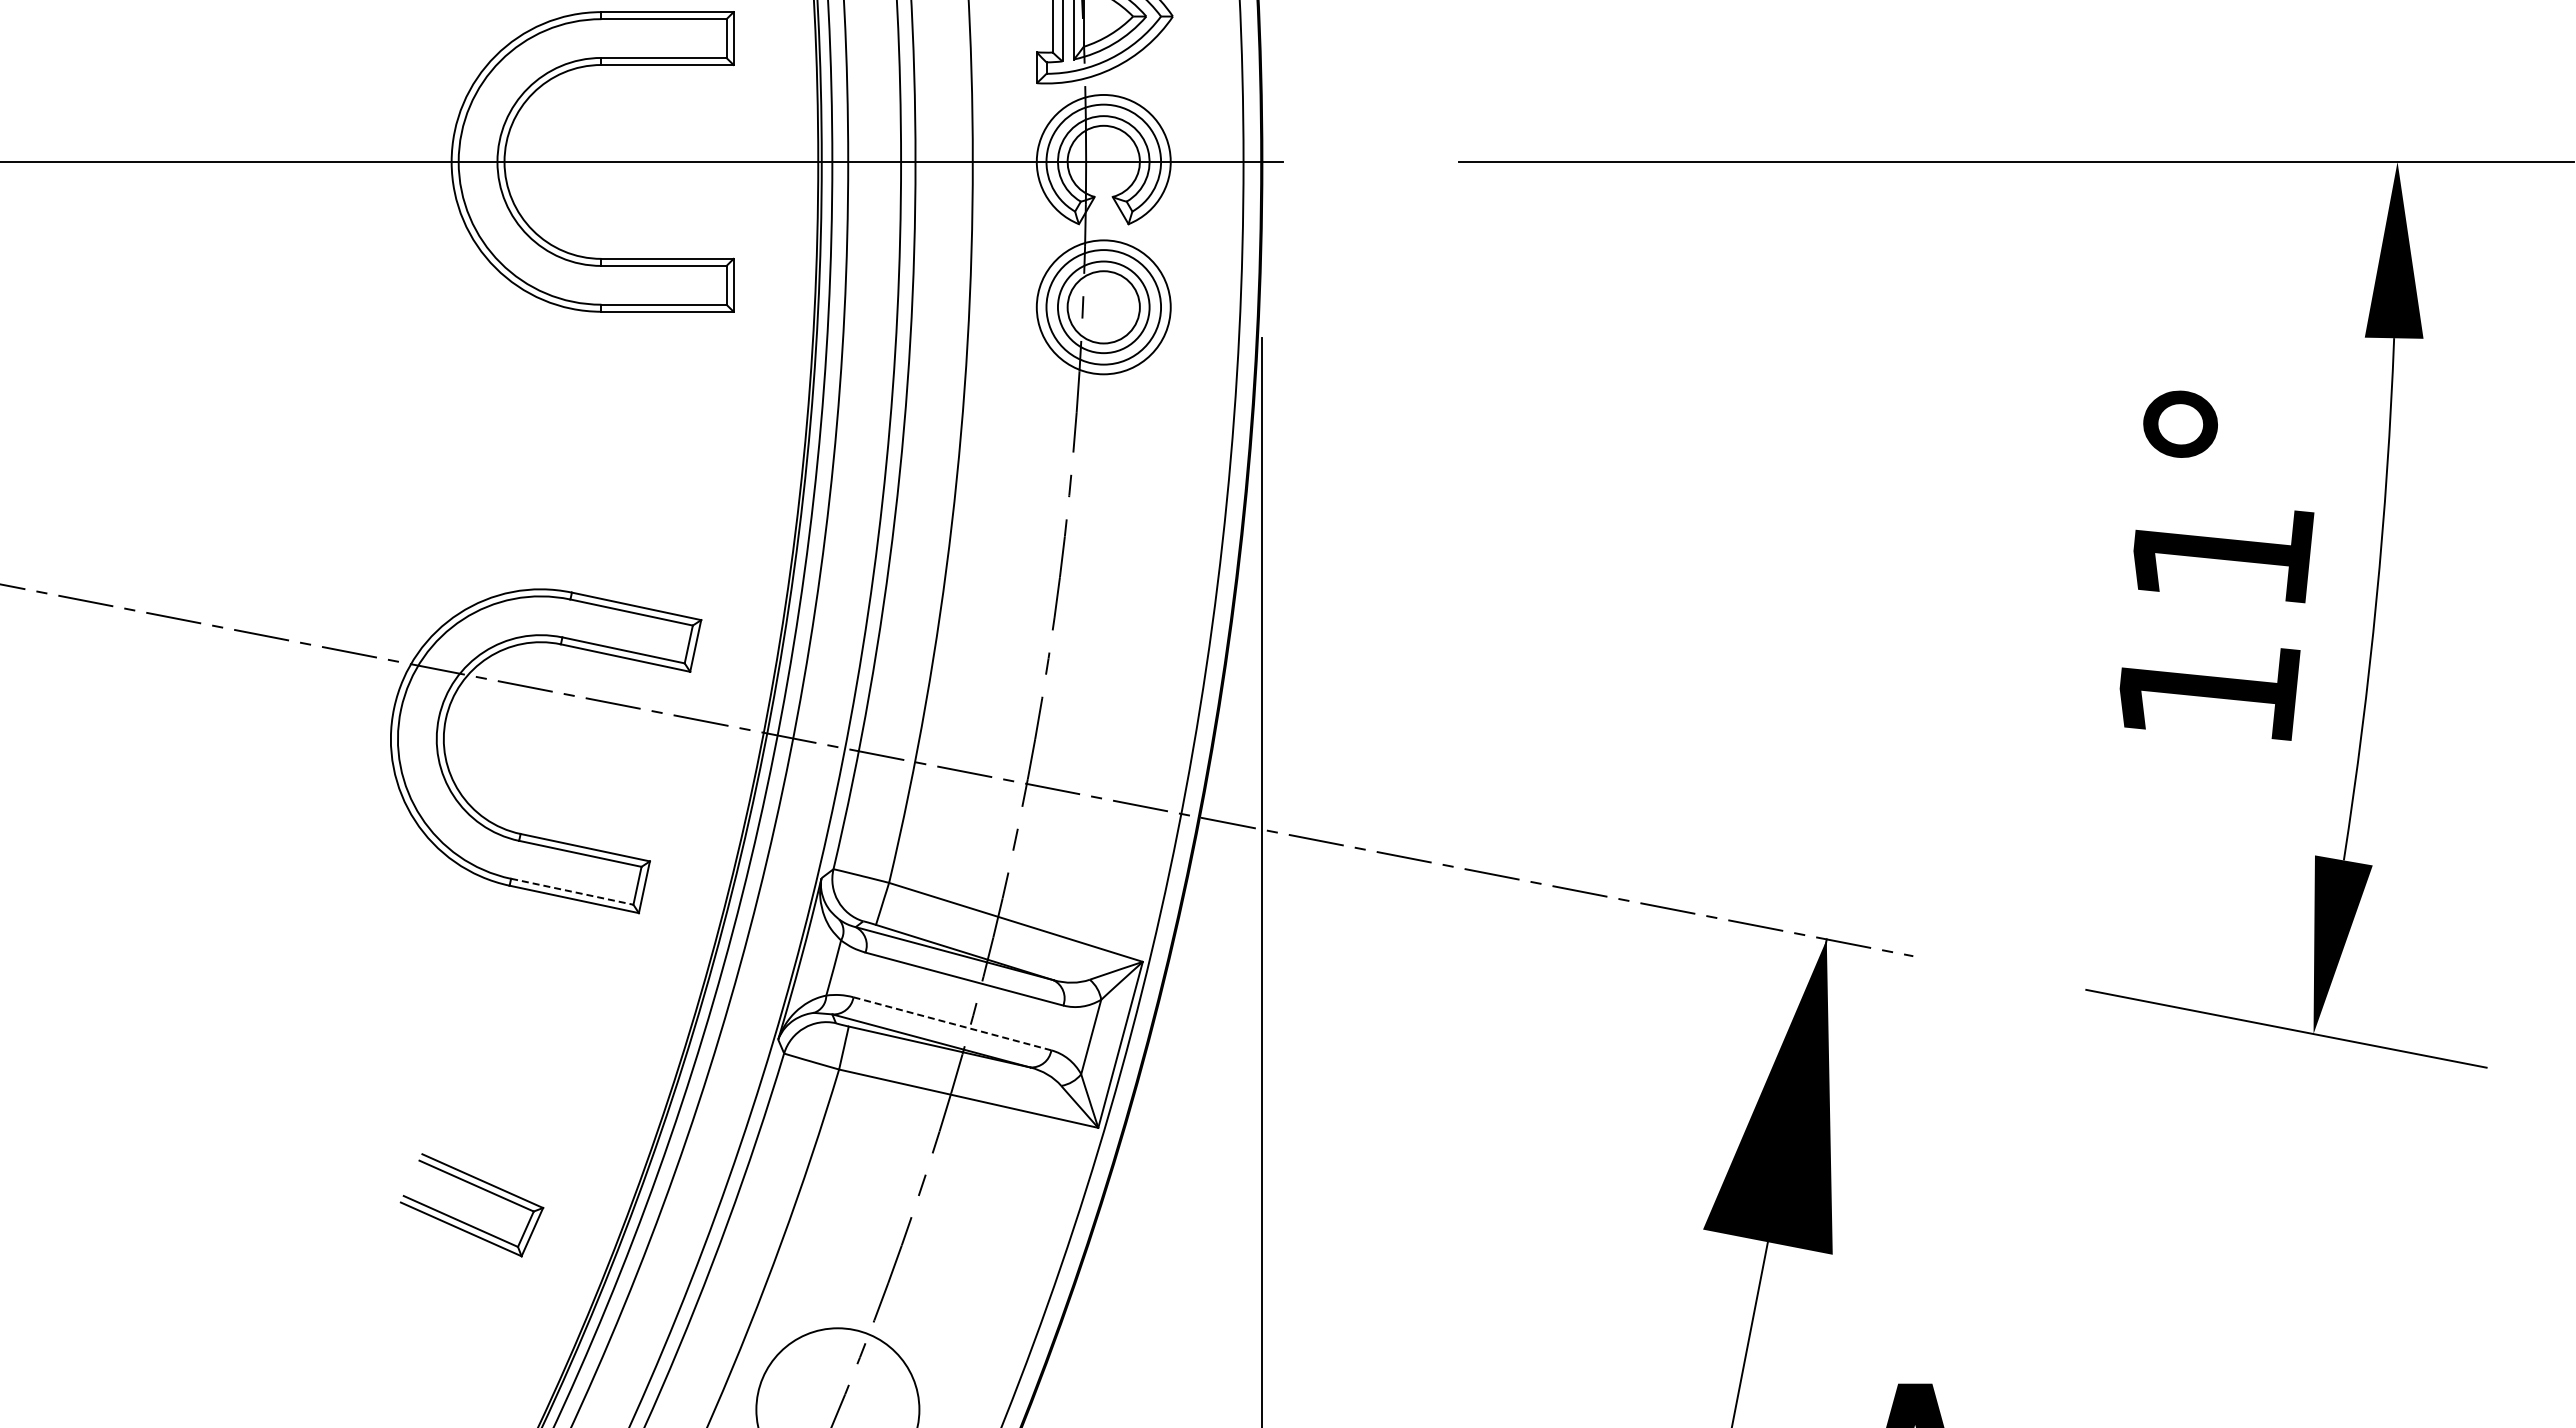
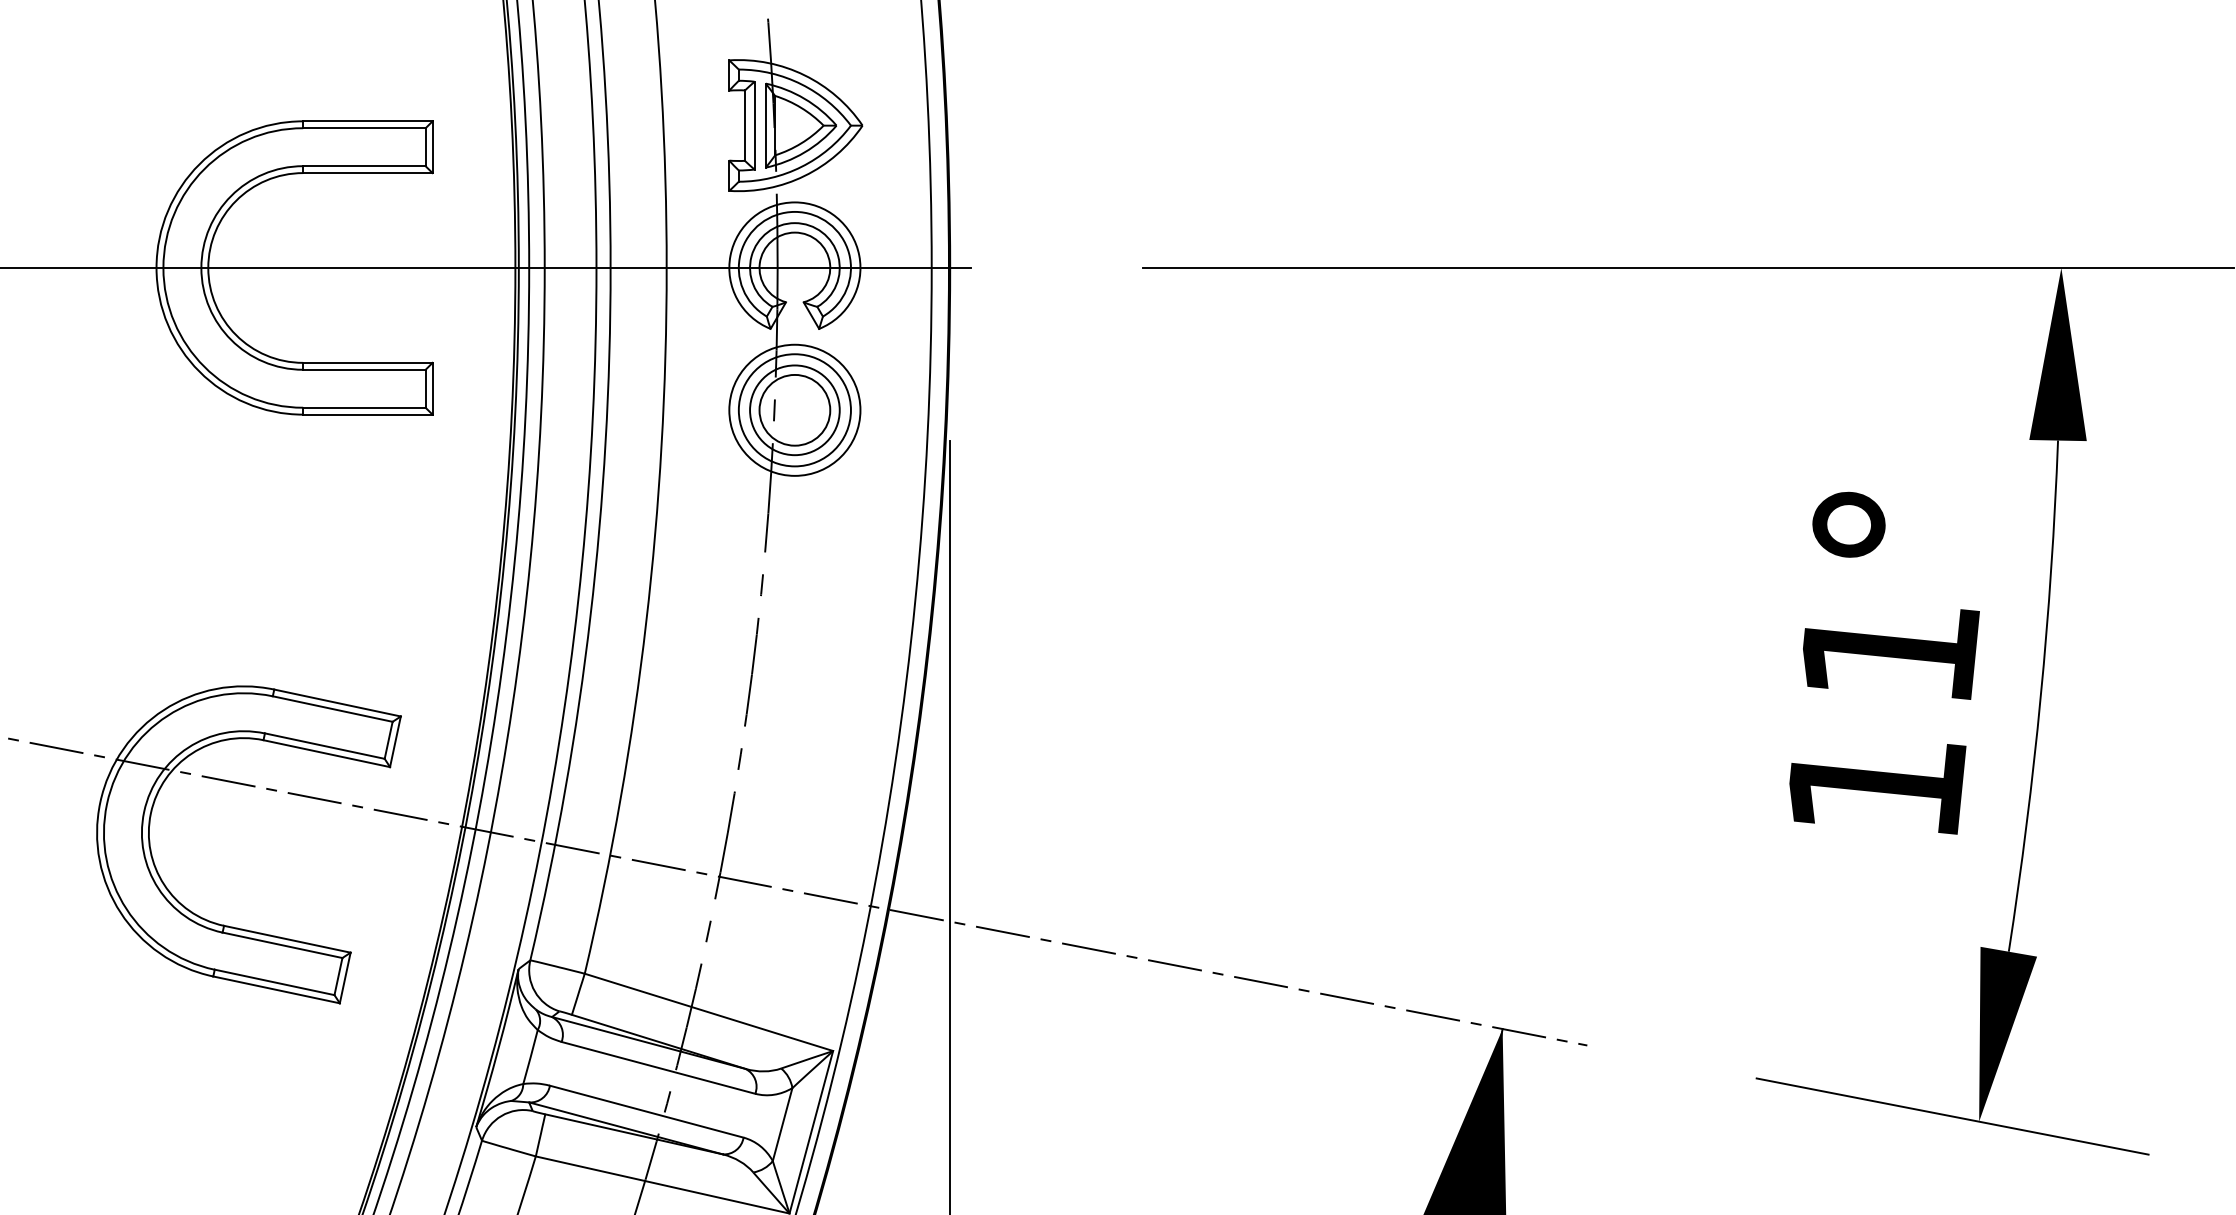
line: (572, 891) -> (274, 982), dashed -> solid
line: (952, 1023) -> (646, 1111), dashed -> solid

